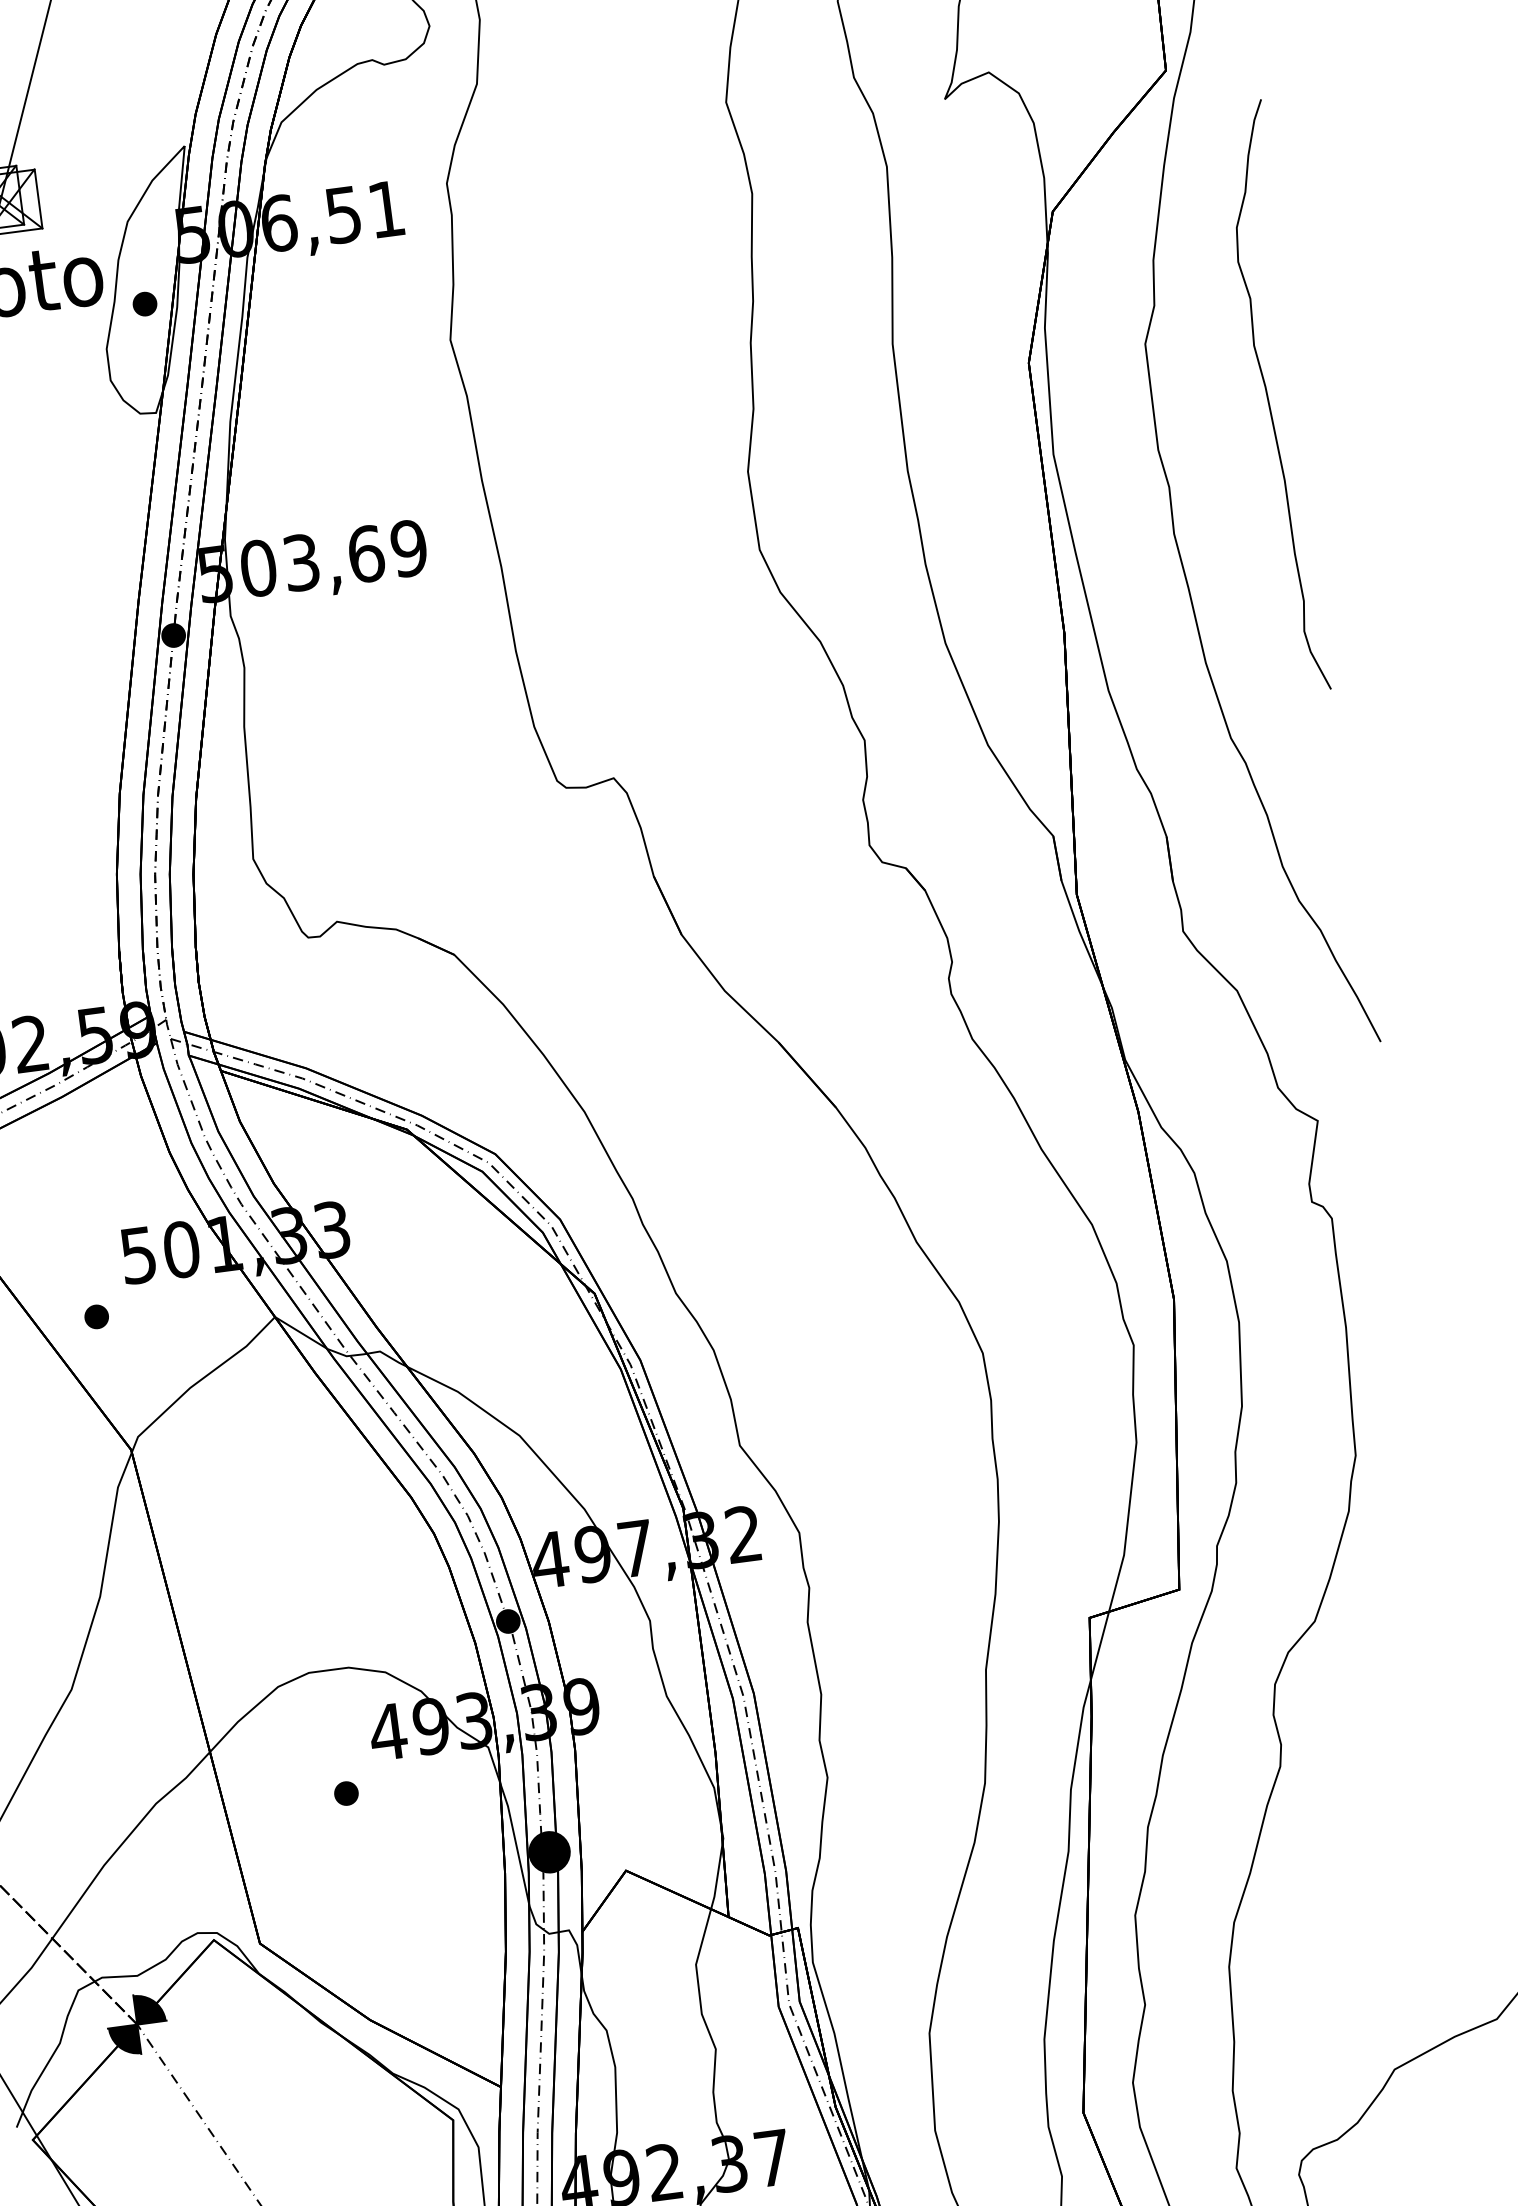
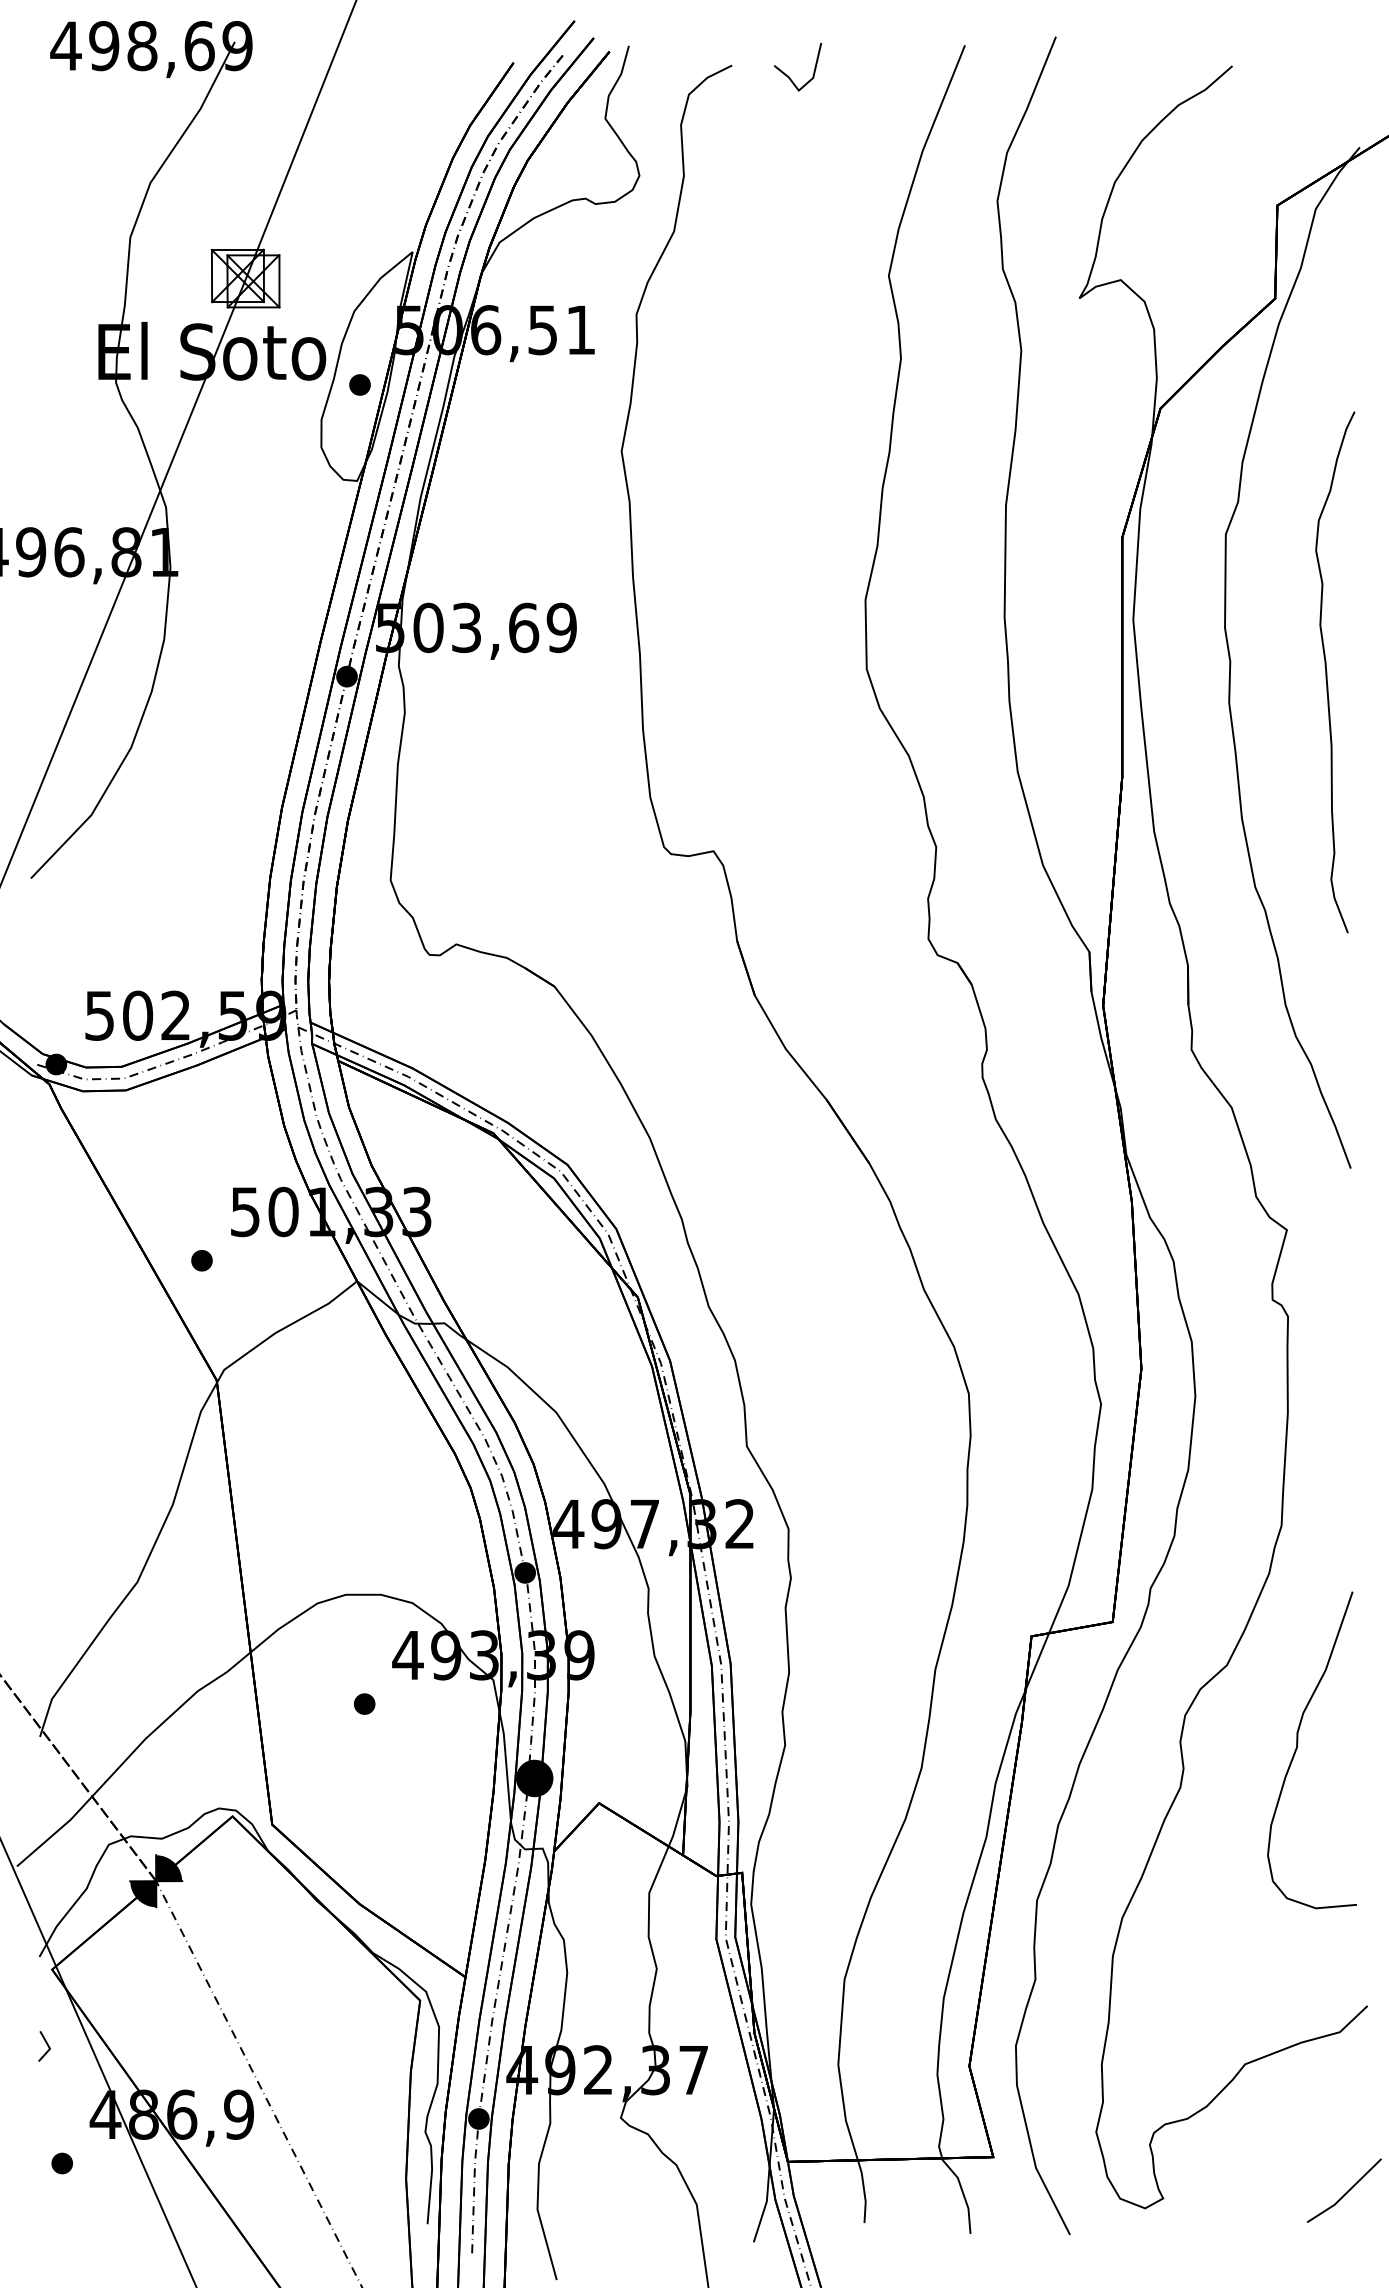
curve: (1269, 398) -> (1327, 672), moved
curve: (1406, 1706) -> (1297, 1749), added

